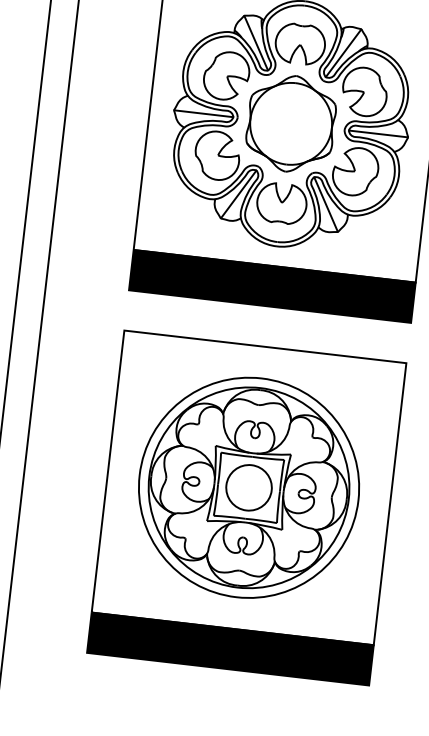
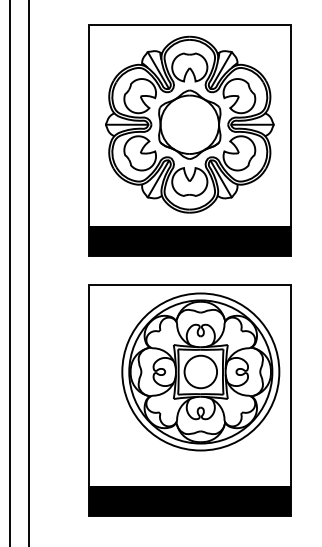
part: (248, 487) -> (200, 371), moved

